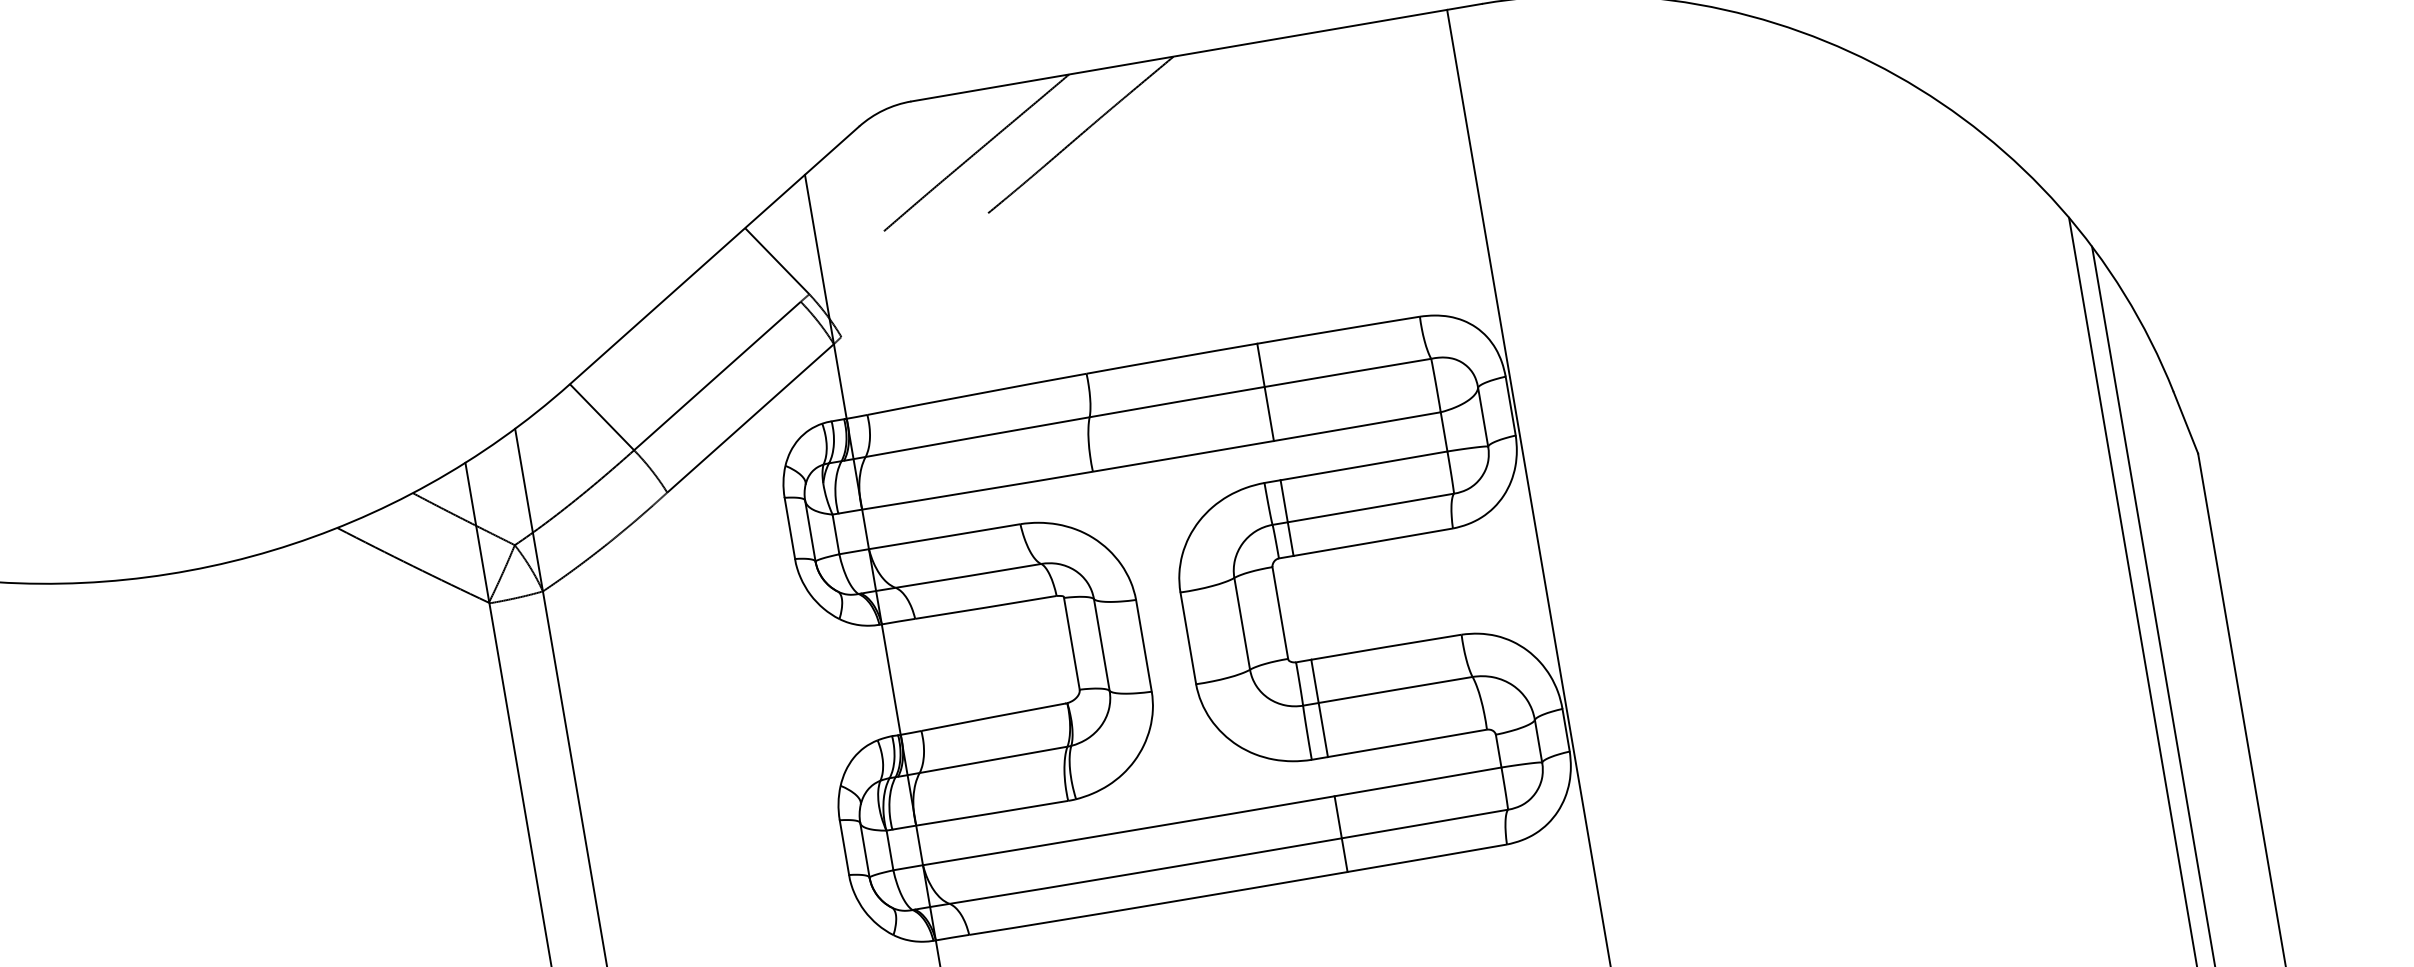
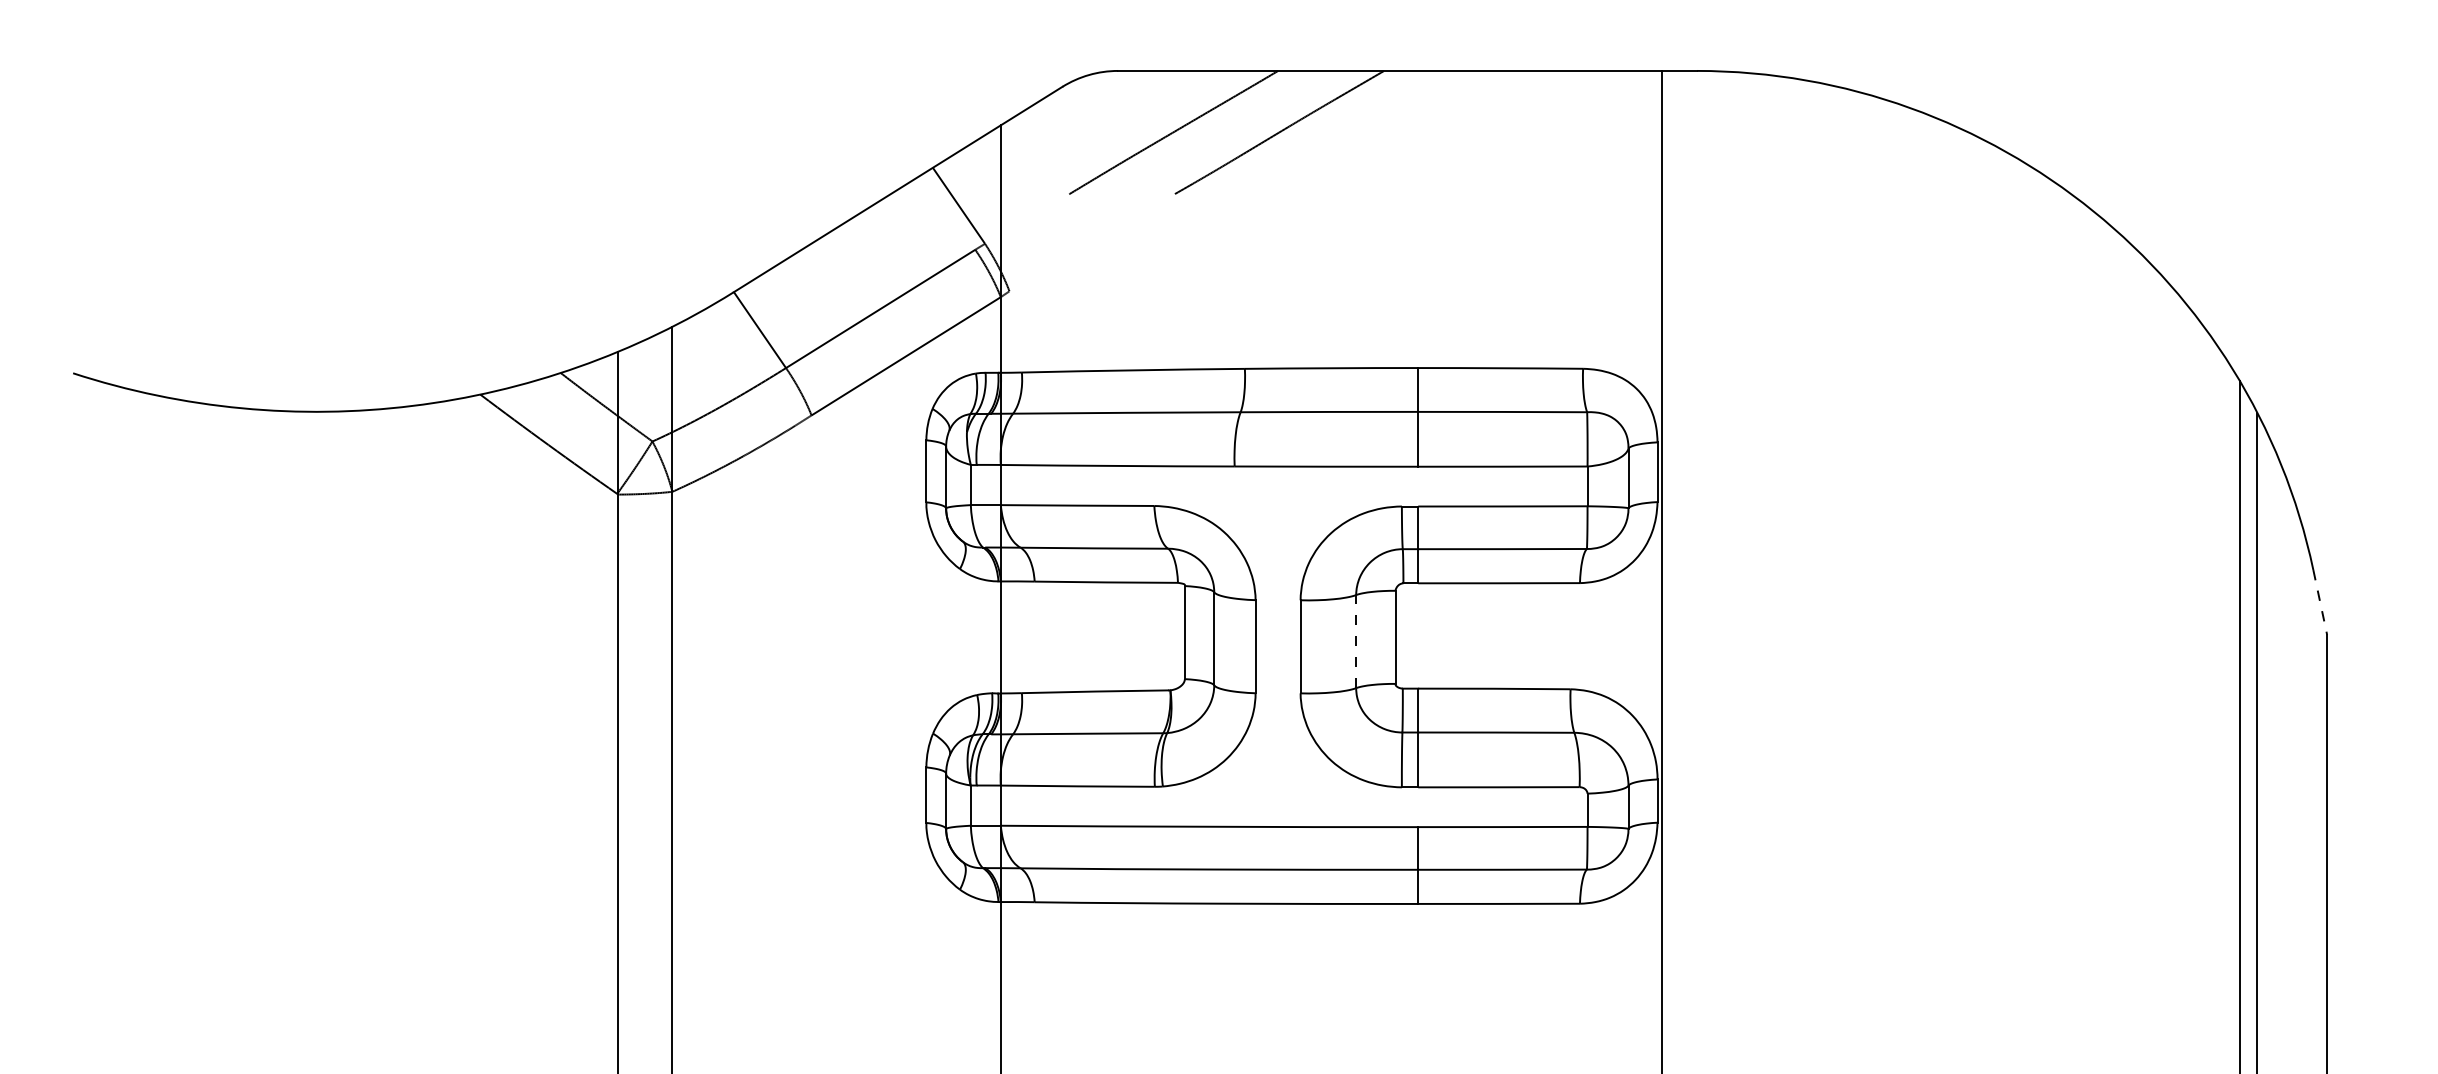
line: (2186, 422) -> (2320, 602), solid -> dashed
line: (1242, 623) -> (1356, 641), solid -> dashed

